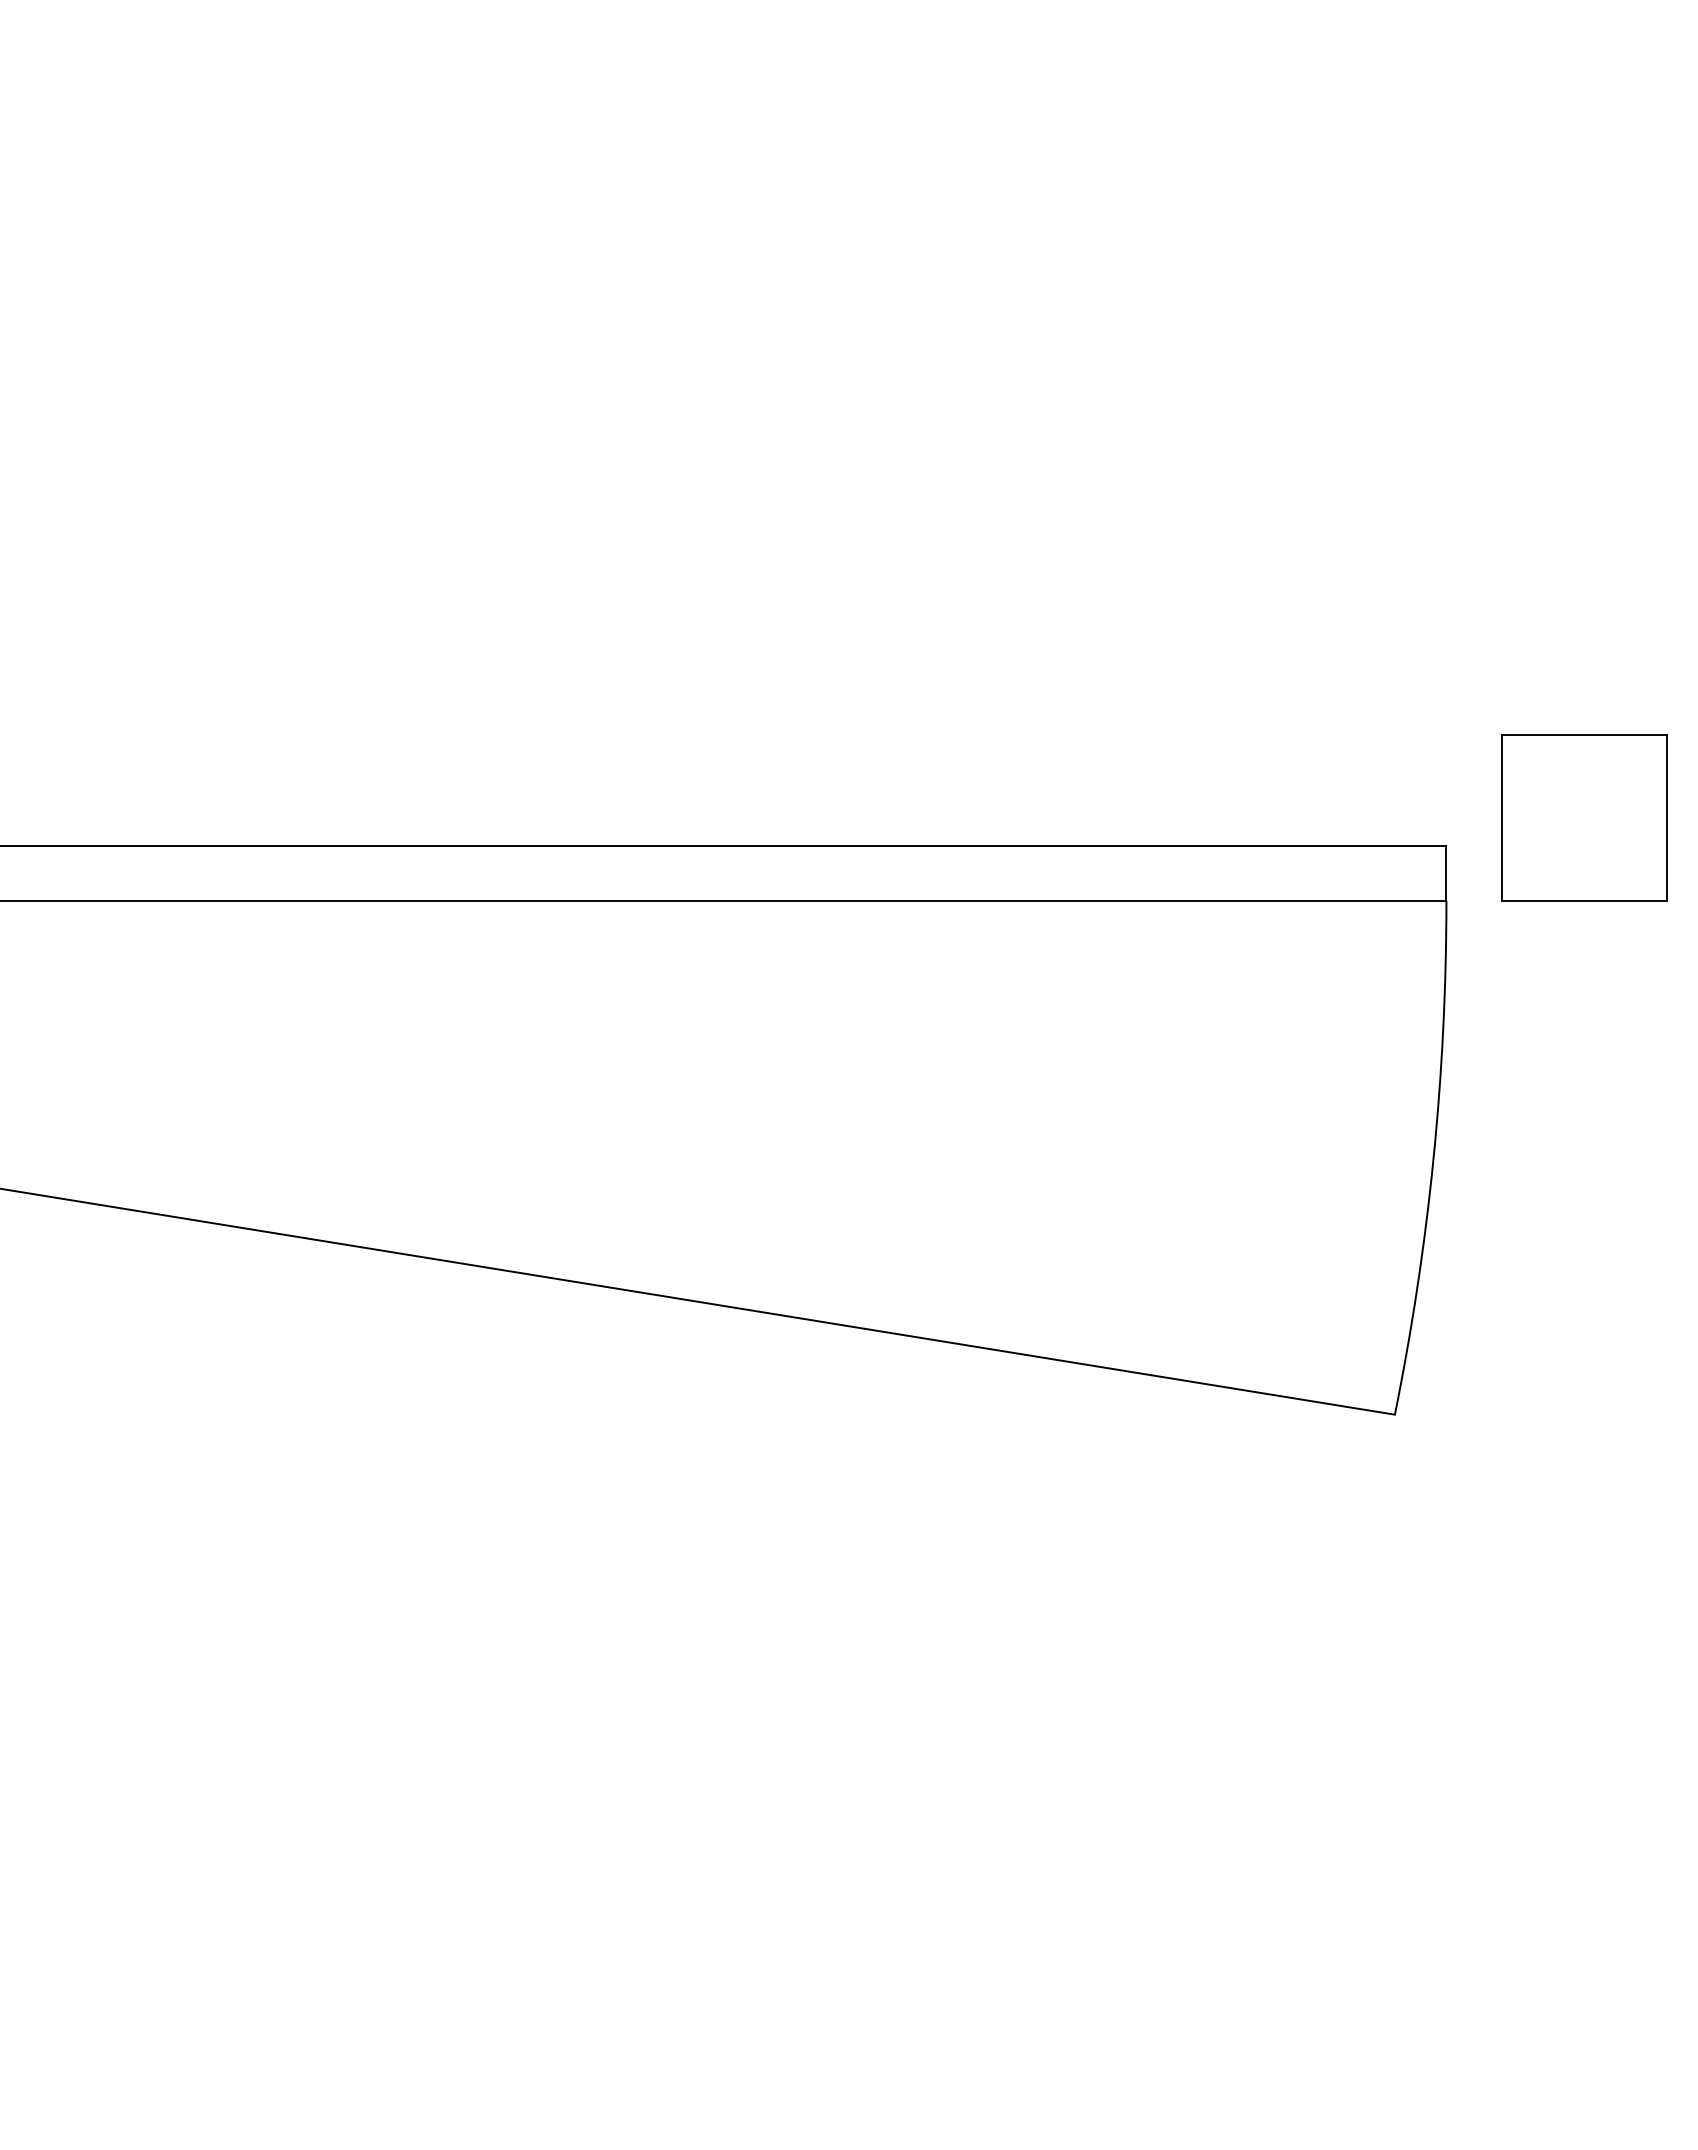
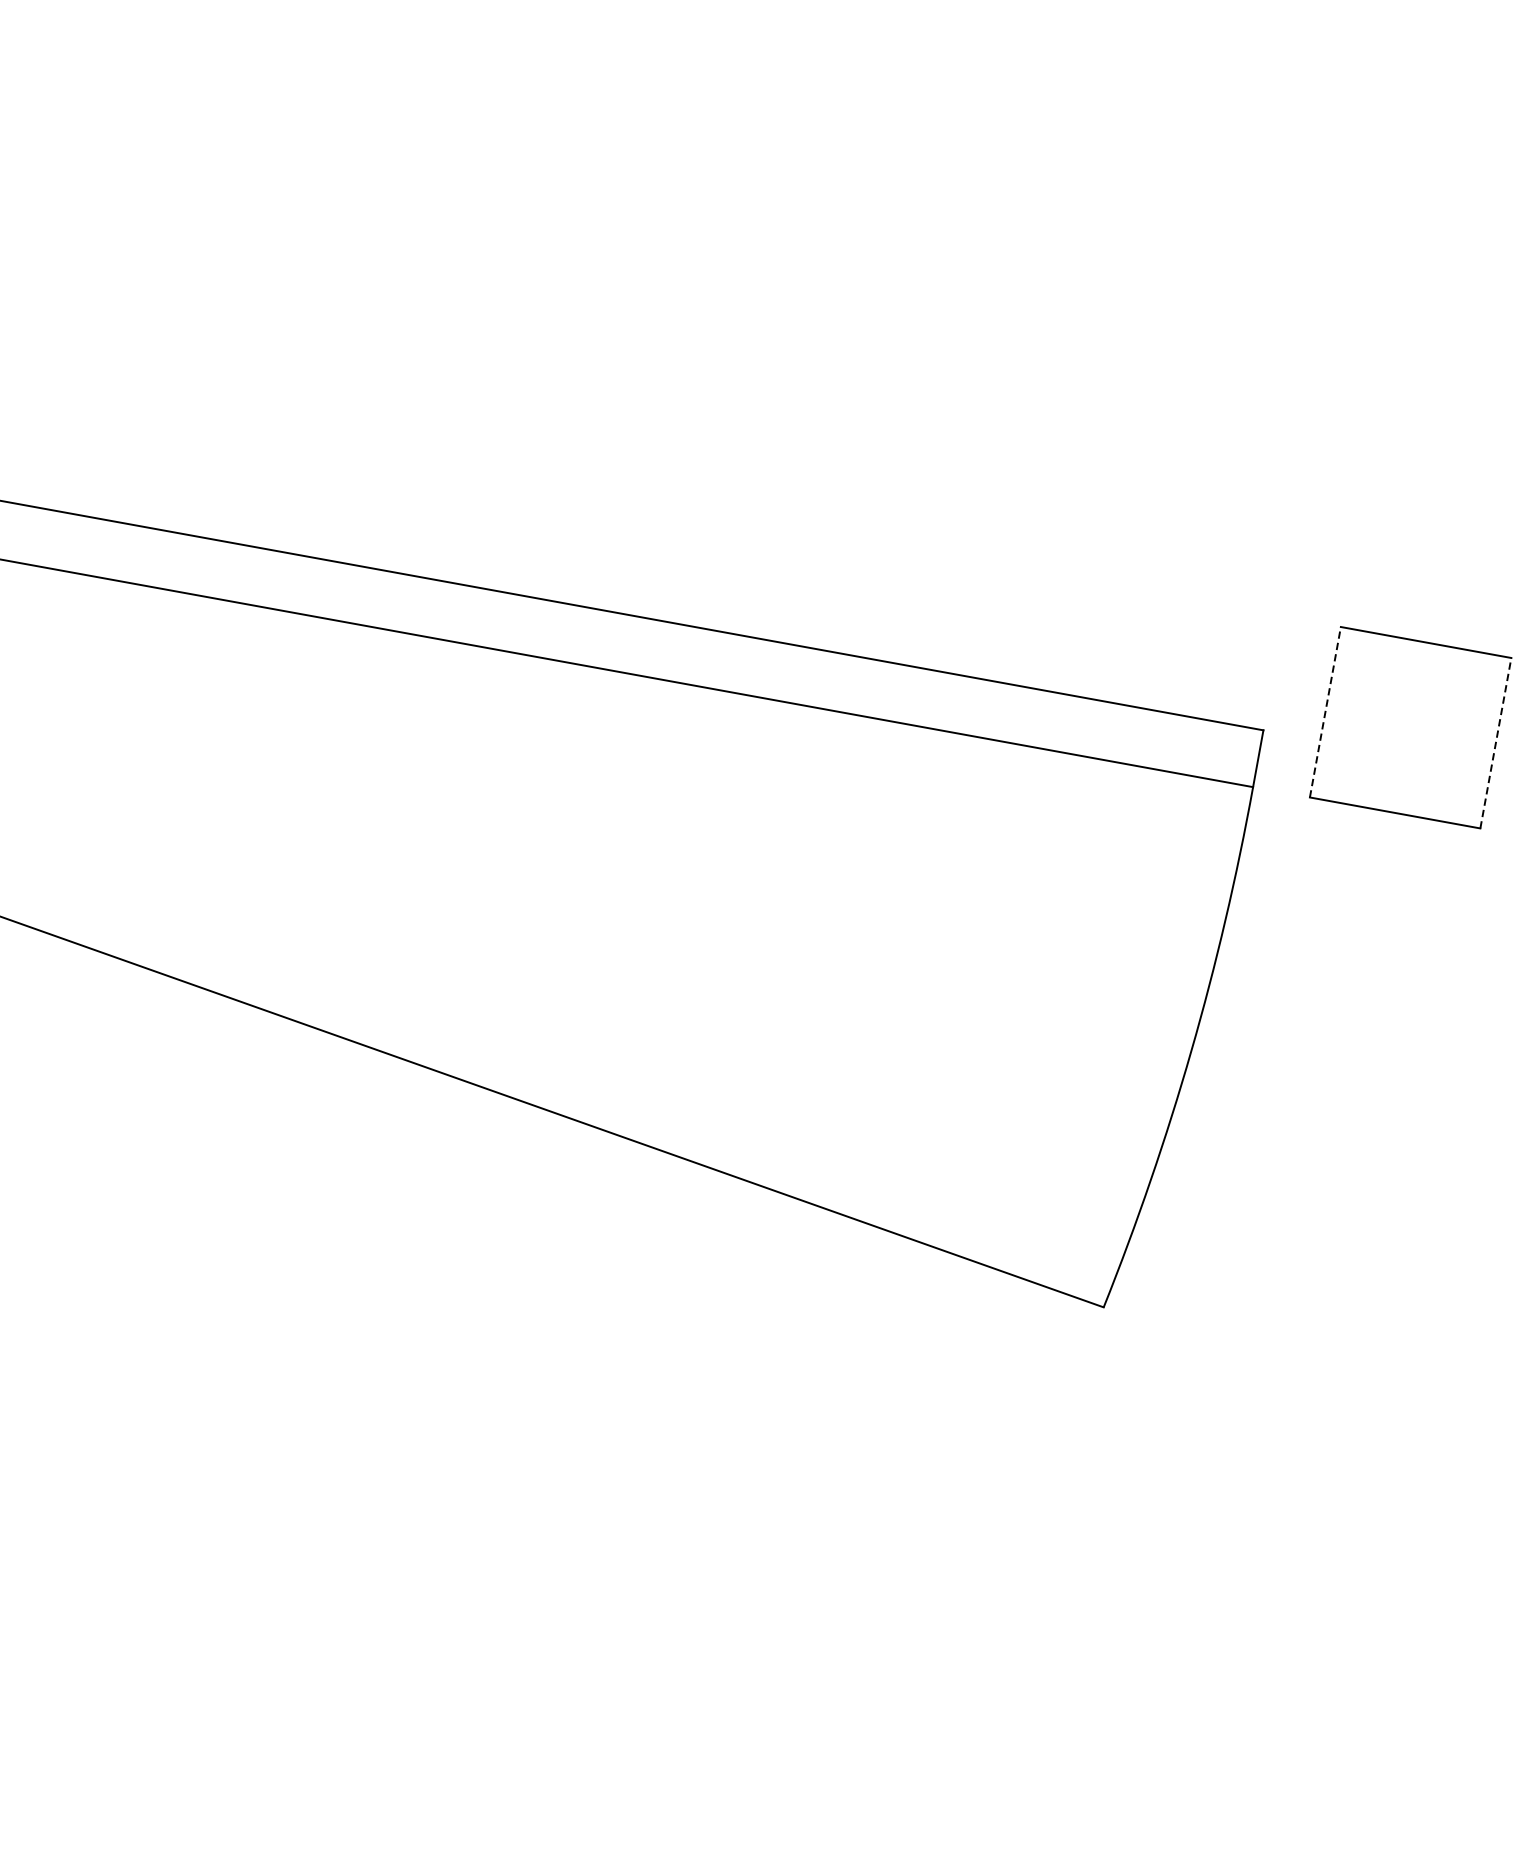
line: (1501, 817) -> (1325, 711), solid -> dashed
line: (1666, 817) -> (1495, 742), solid -> dashed

